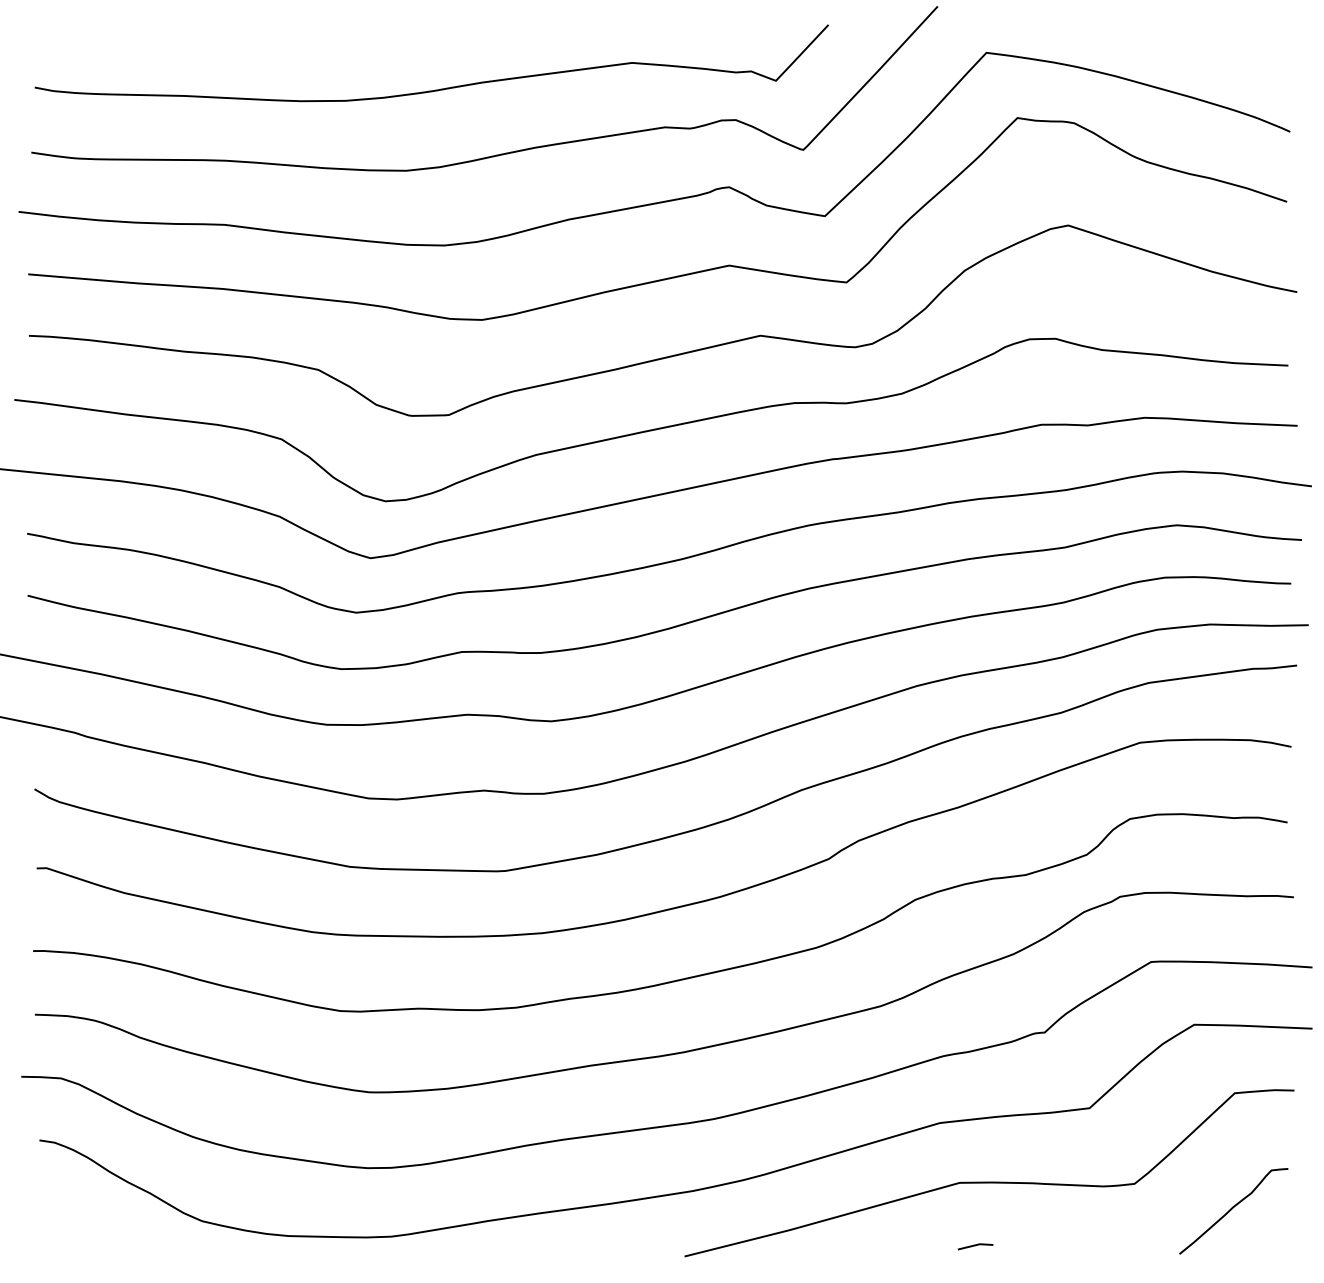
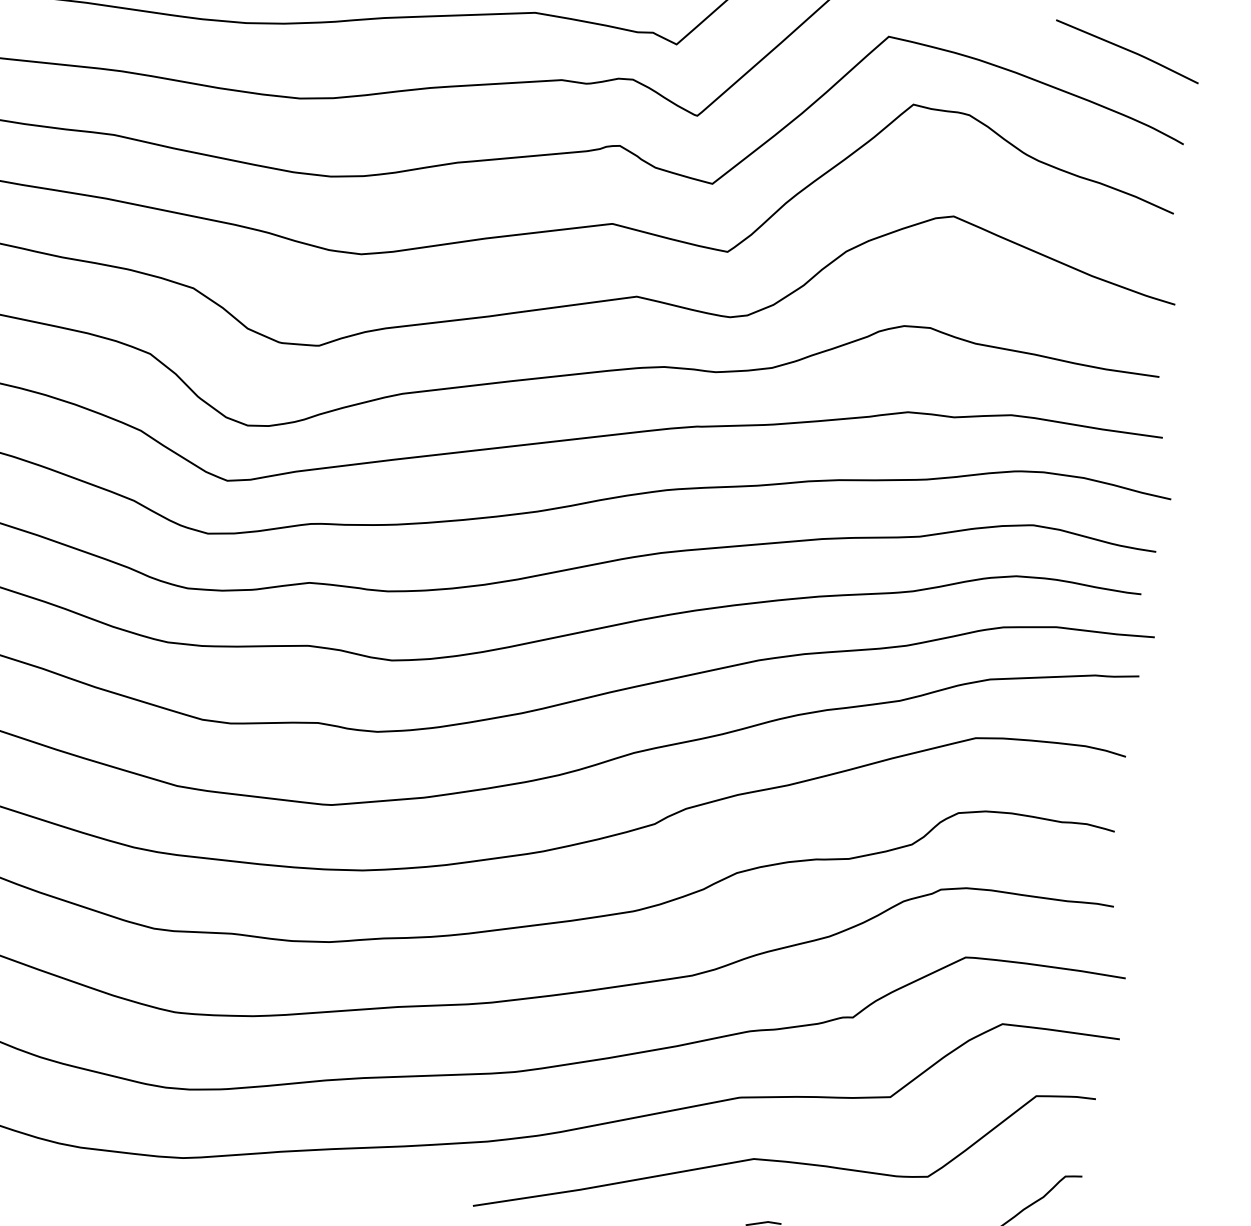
line: (1225, 43) -> (1127, 50), added

